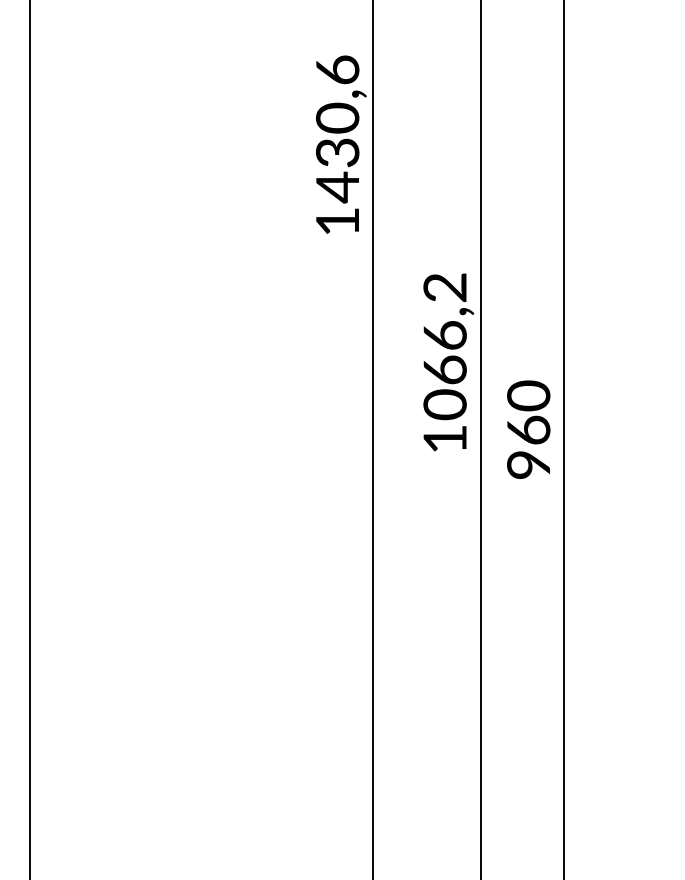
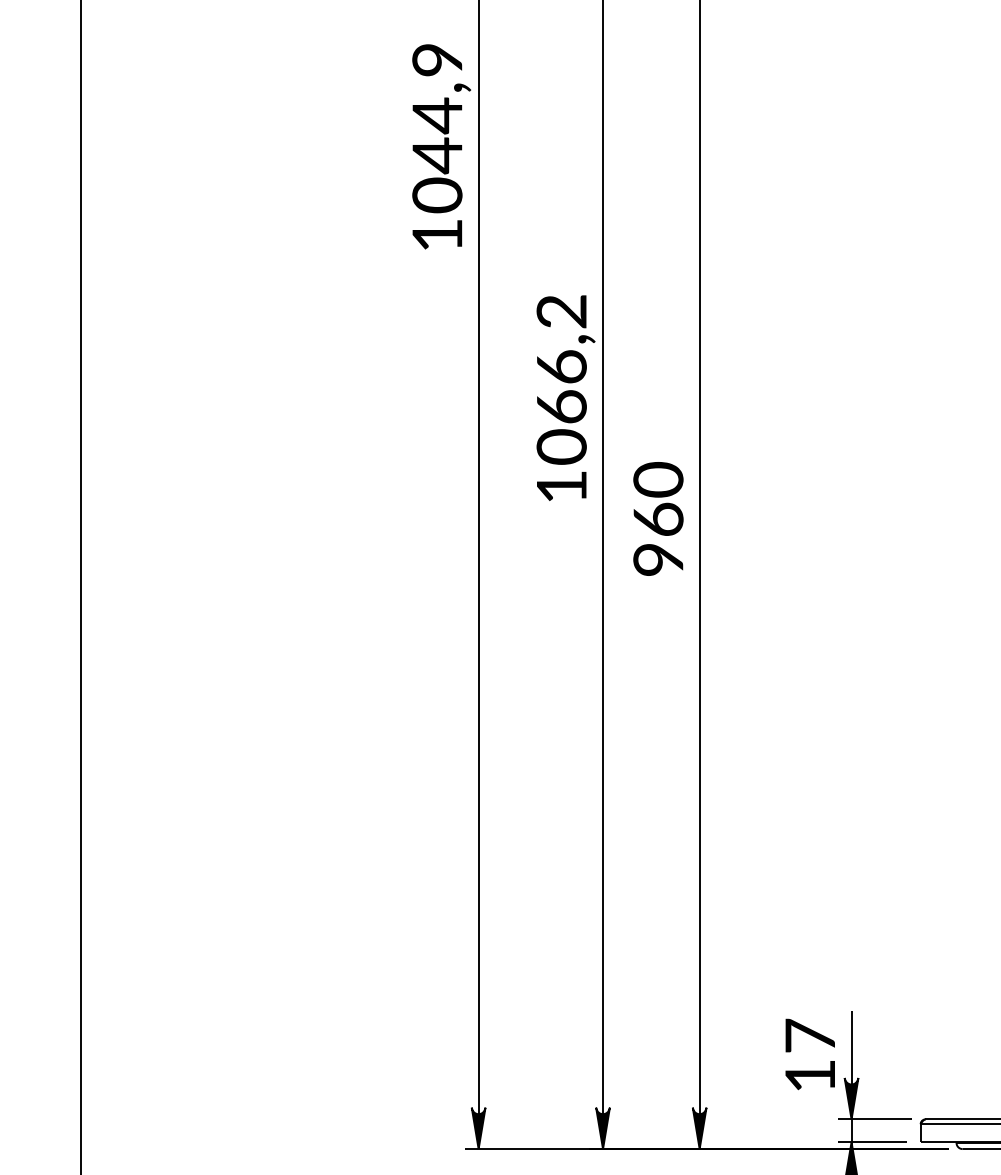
text: (337, 129) -> (437, 128), 1430,6 -> 1044,9
text: (528, 429) -> (658, 518), moved

